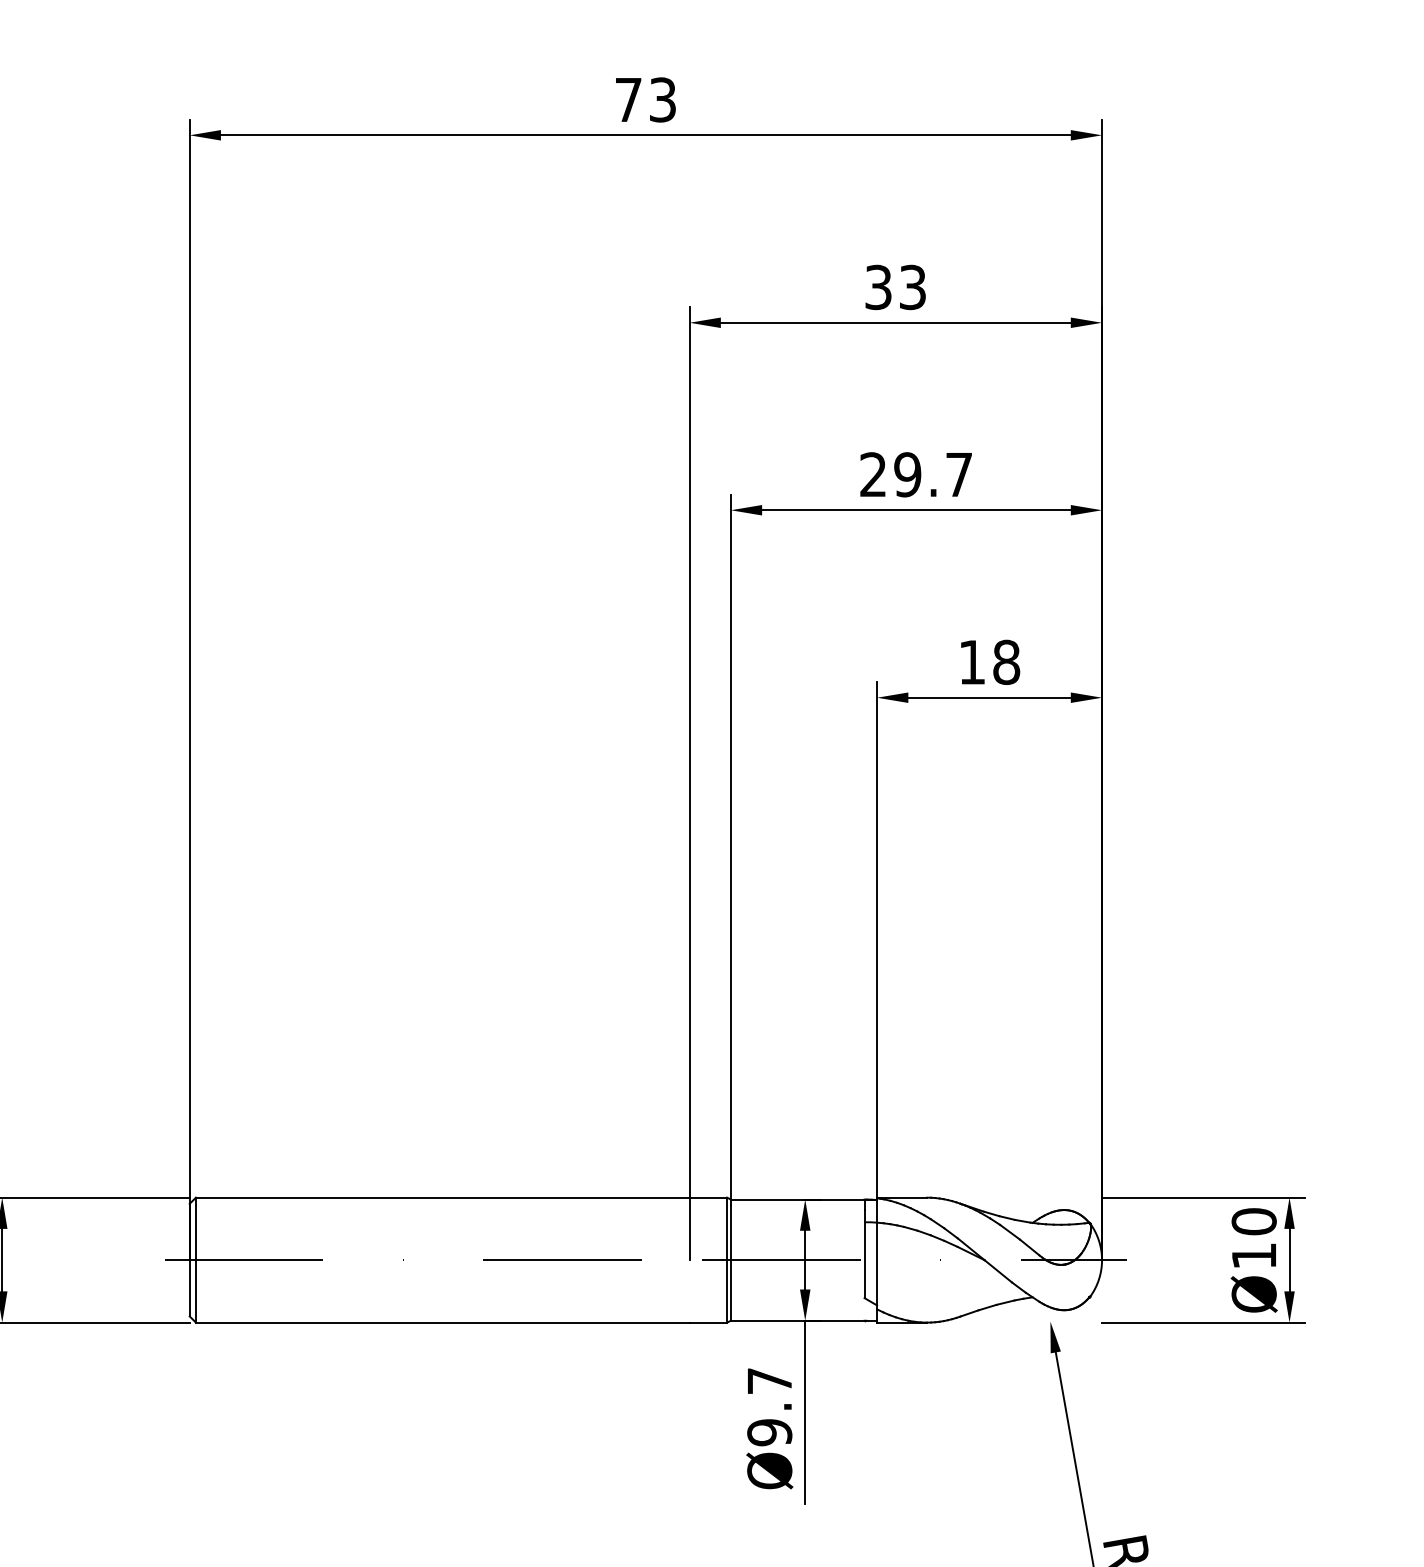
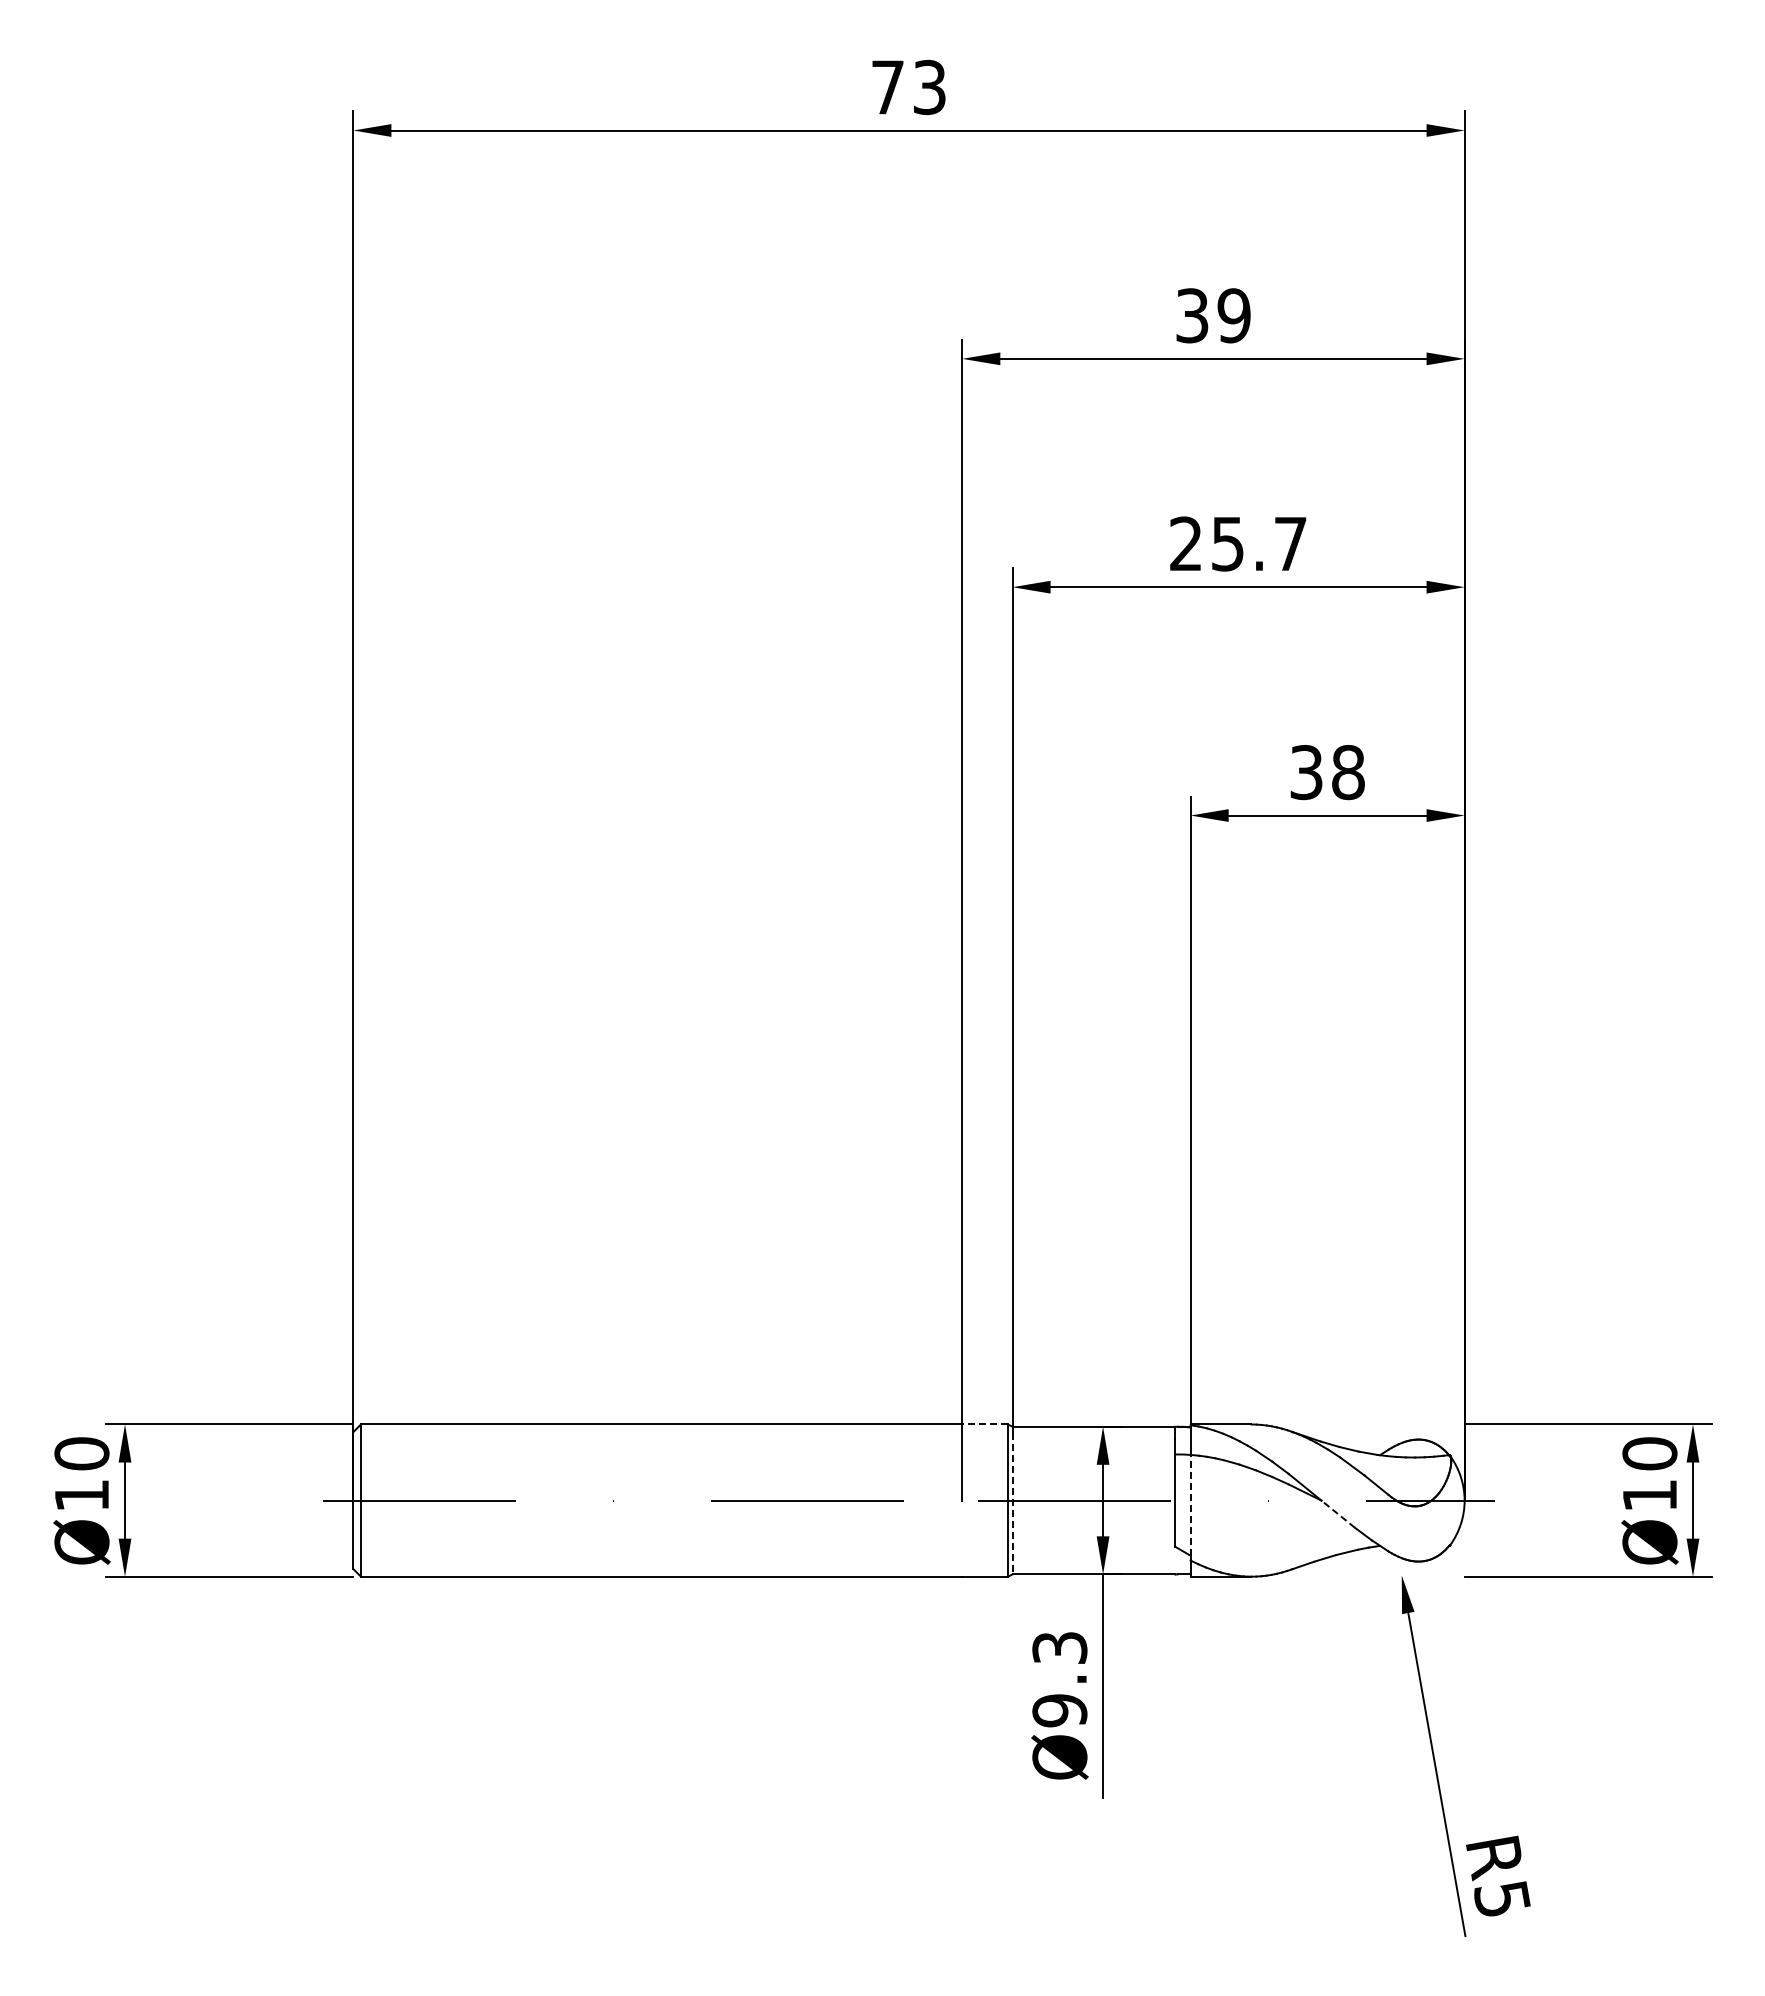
text: (912, 287) -> (1233, 315), 33 -> 39
text: (907, 474) -> (1227, 543), 29.7 -> 25.7
text: (972, 662) -> (1306, 772), 18 -> 38
line: (708, 1197) -> (985, 1424), solid -> dashed
line: (730, 1262) -> (1012, 1503), solid -> dashed
line: (876, 1263) -> (1190, 1504), solid -> dashed
line: (998, 1271) -> (1338, 1514), solid -> dashed
text: (769, 1380) -> (1059, 1647), Ø9.7 -> Ø9.3

